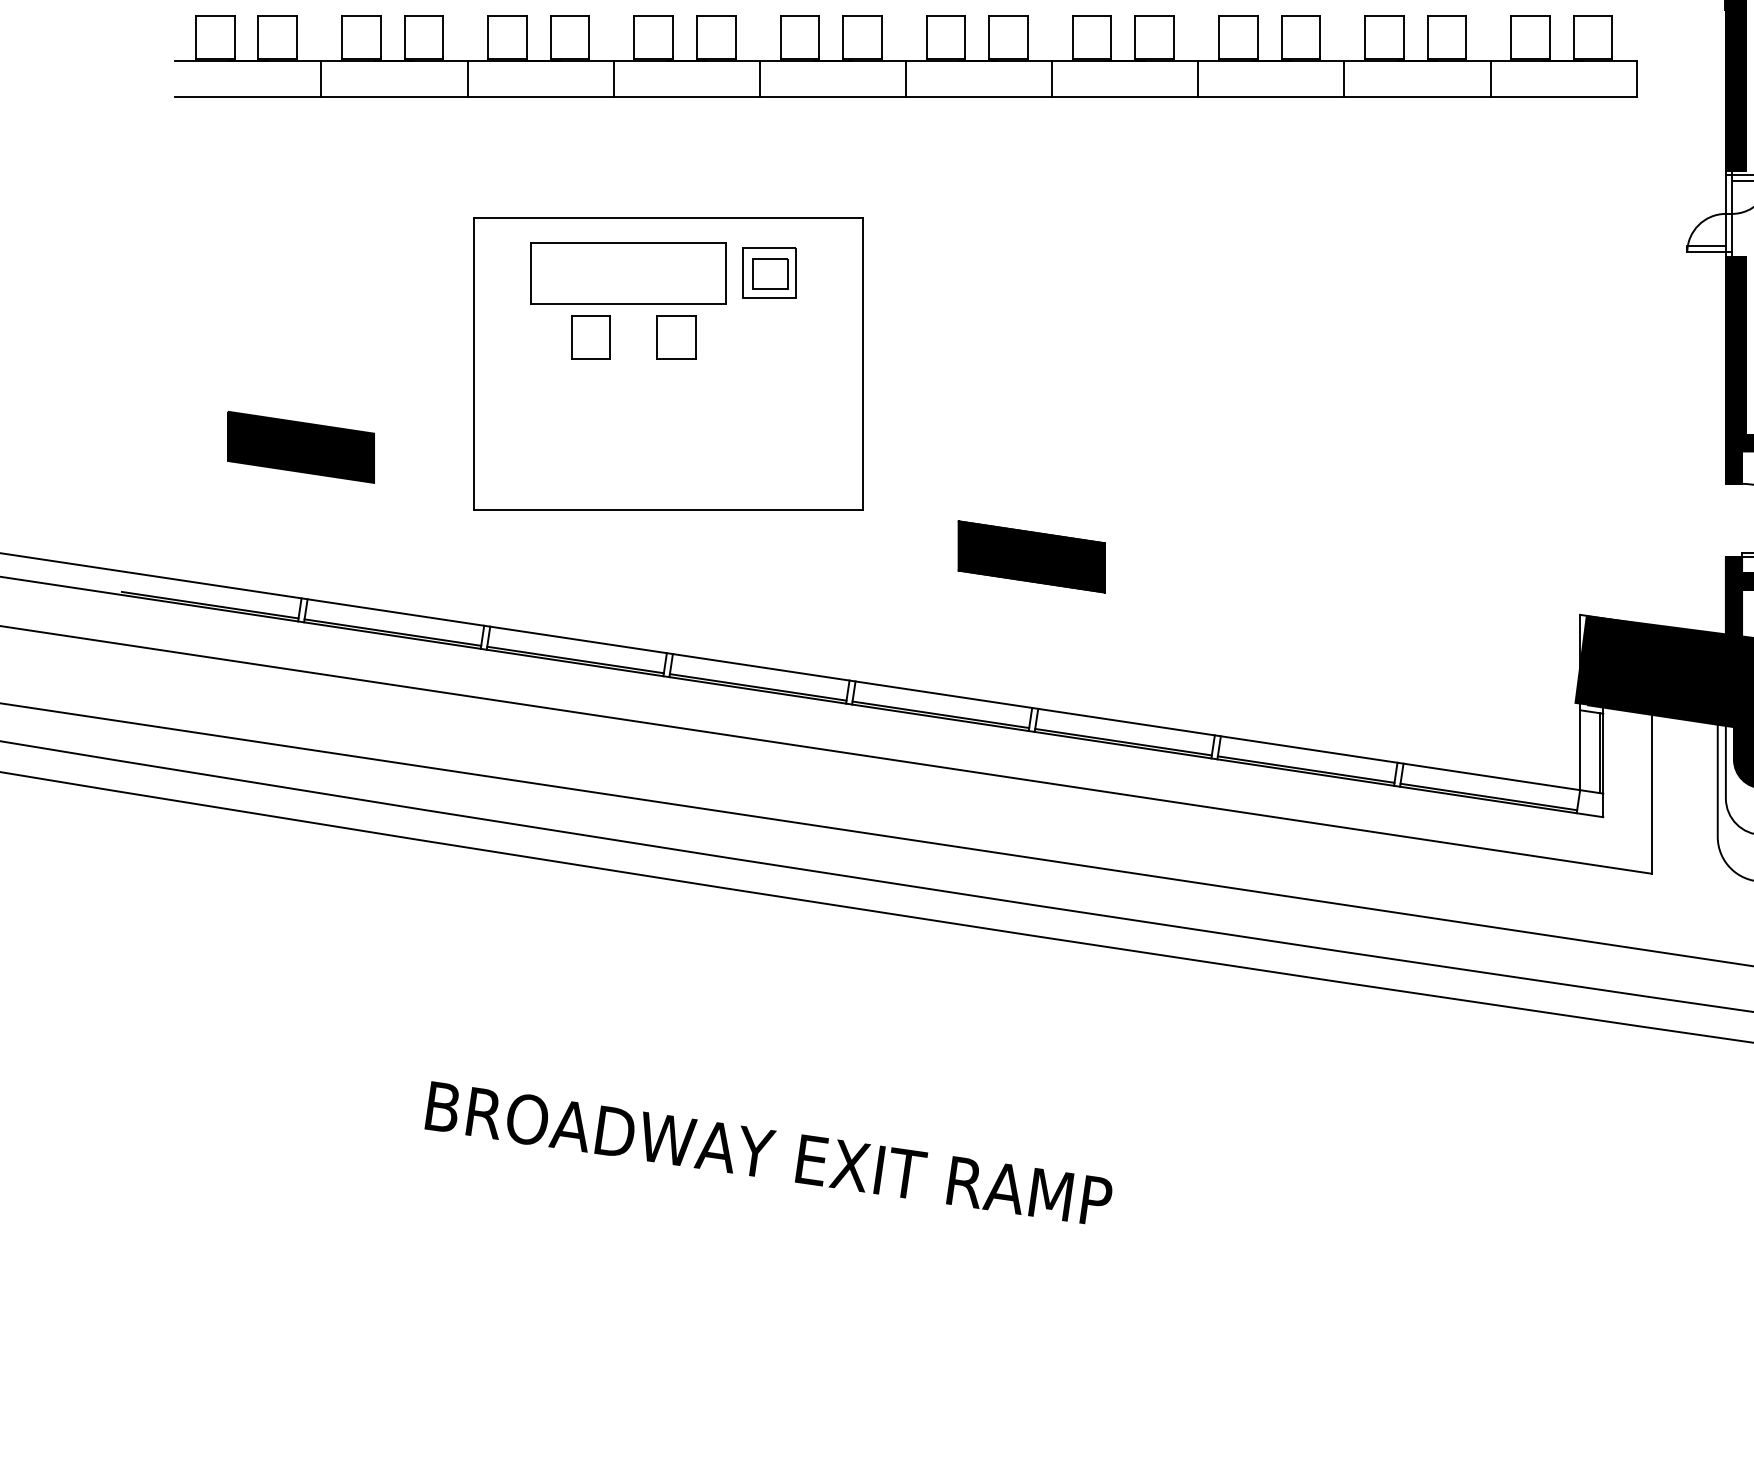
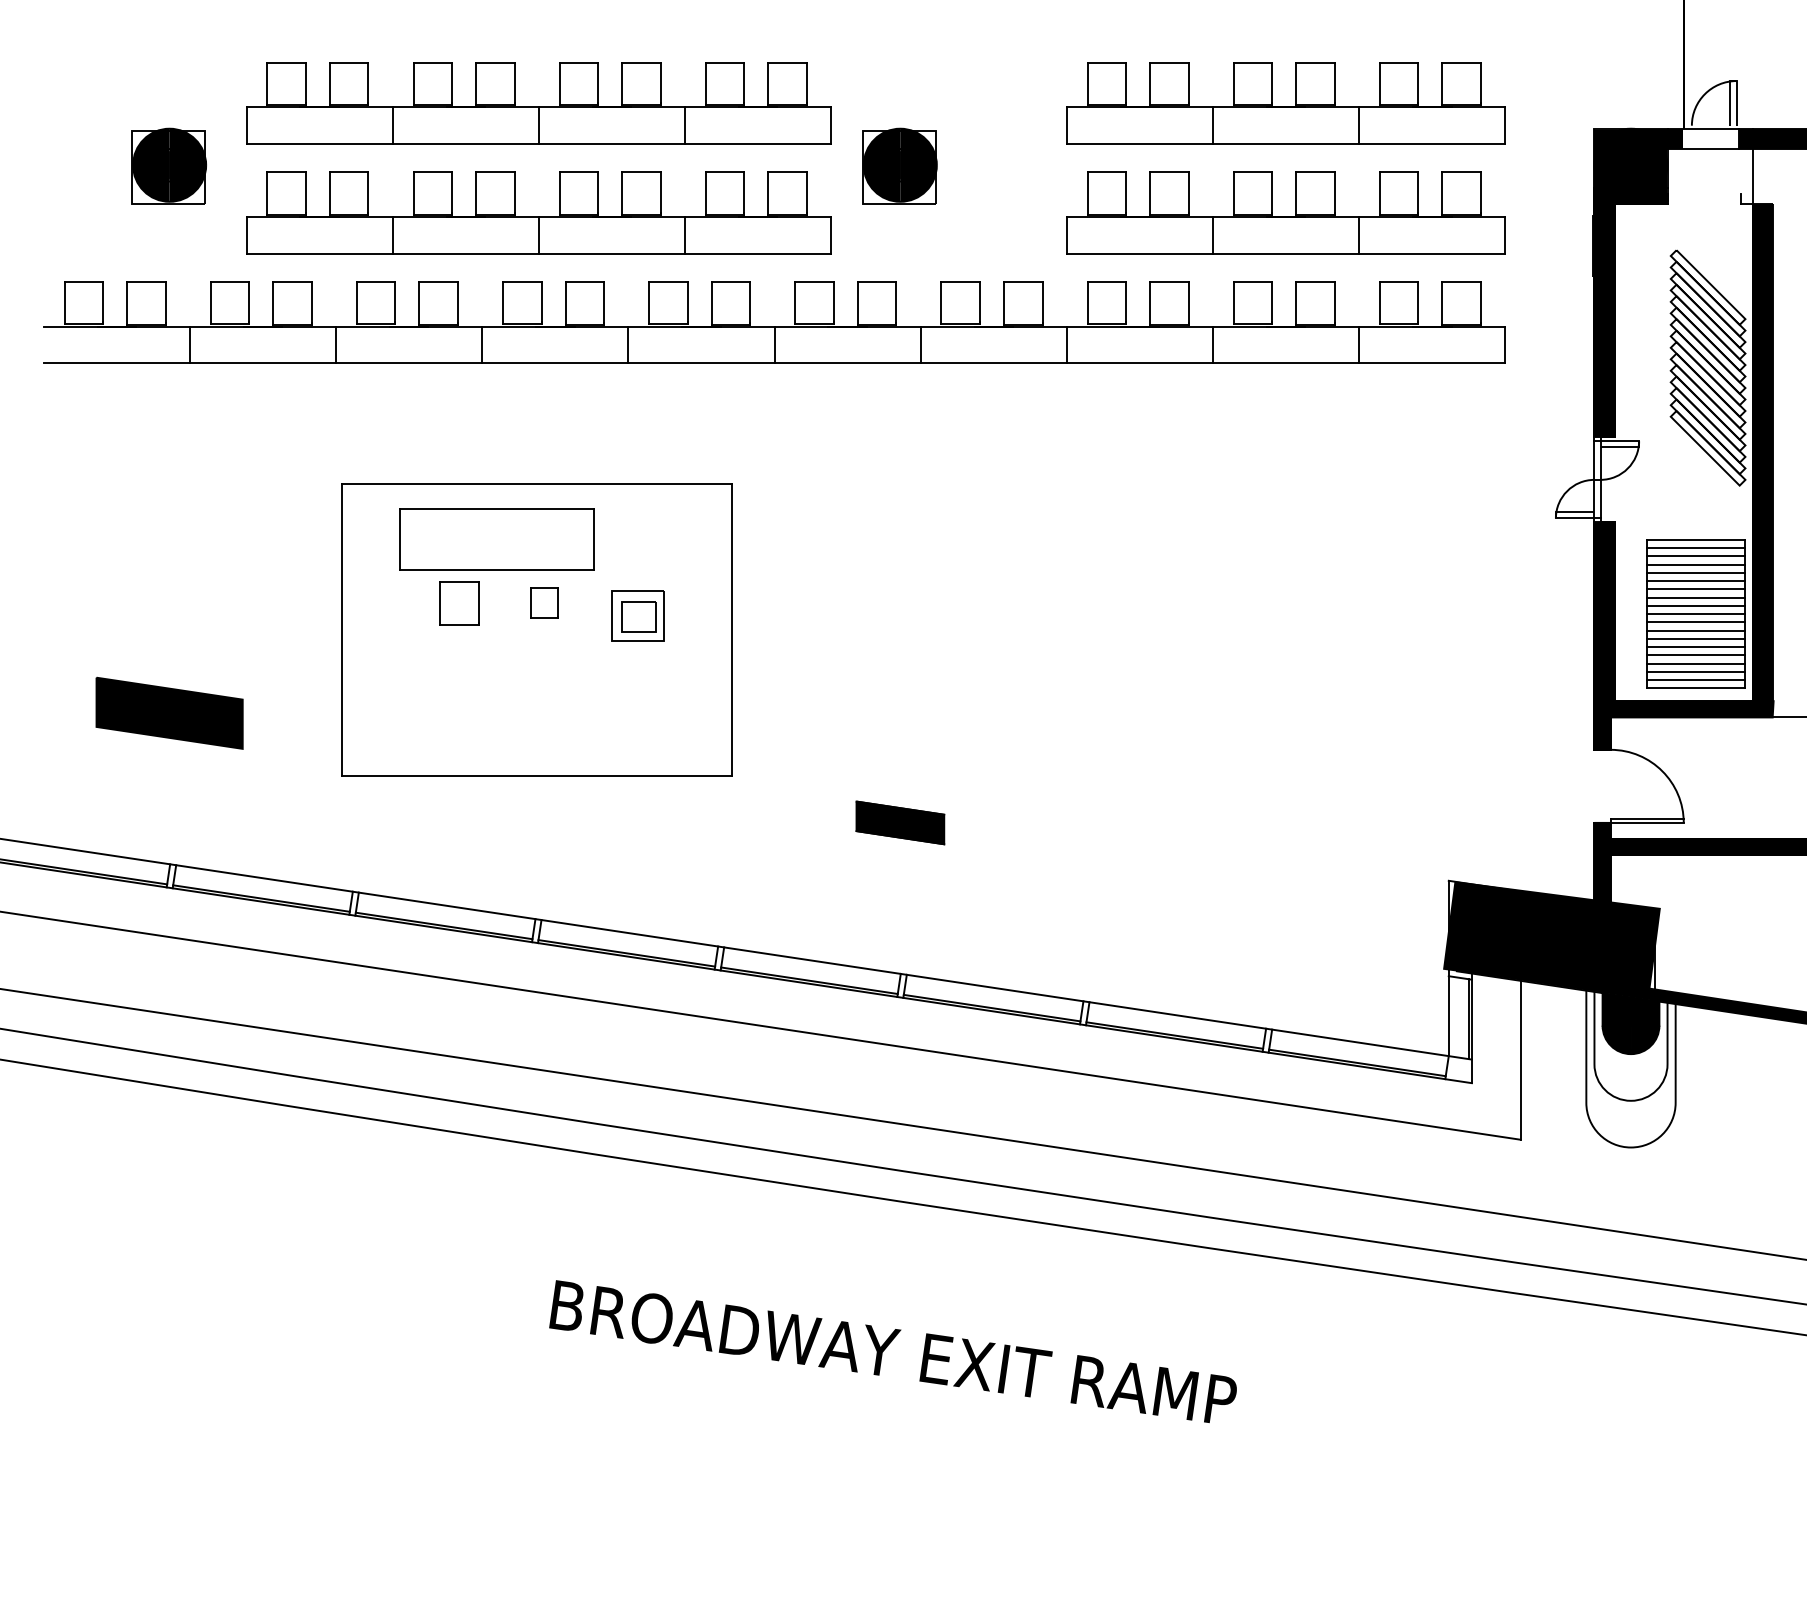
part: (768, 272) -> (637, 615), moved
part: (675, 337) -> (544, 603), size x0.7
part: (1031, 556) -> (900, 822), size x0.6
text: (767, 1152) -> (892, 1351), moved

